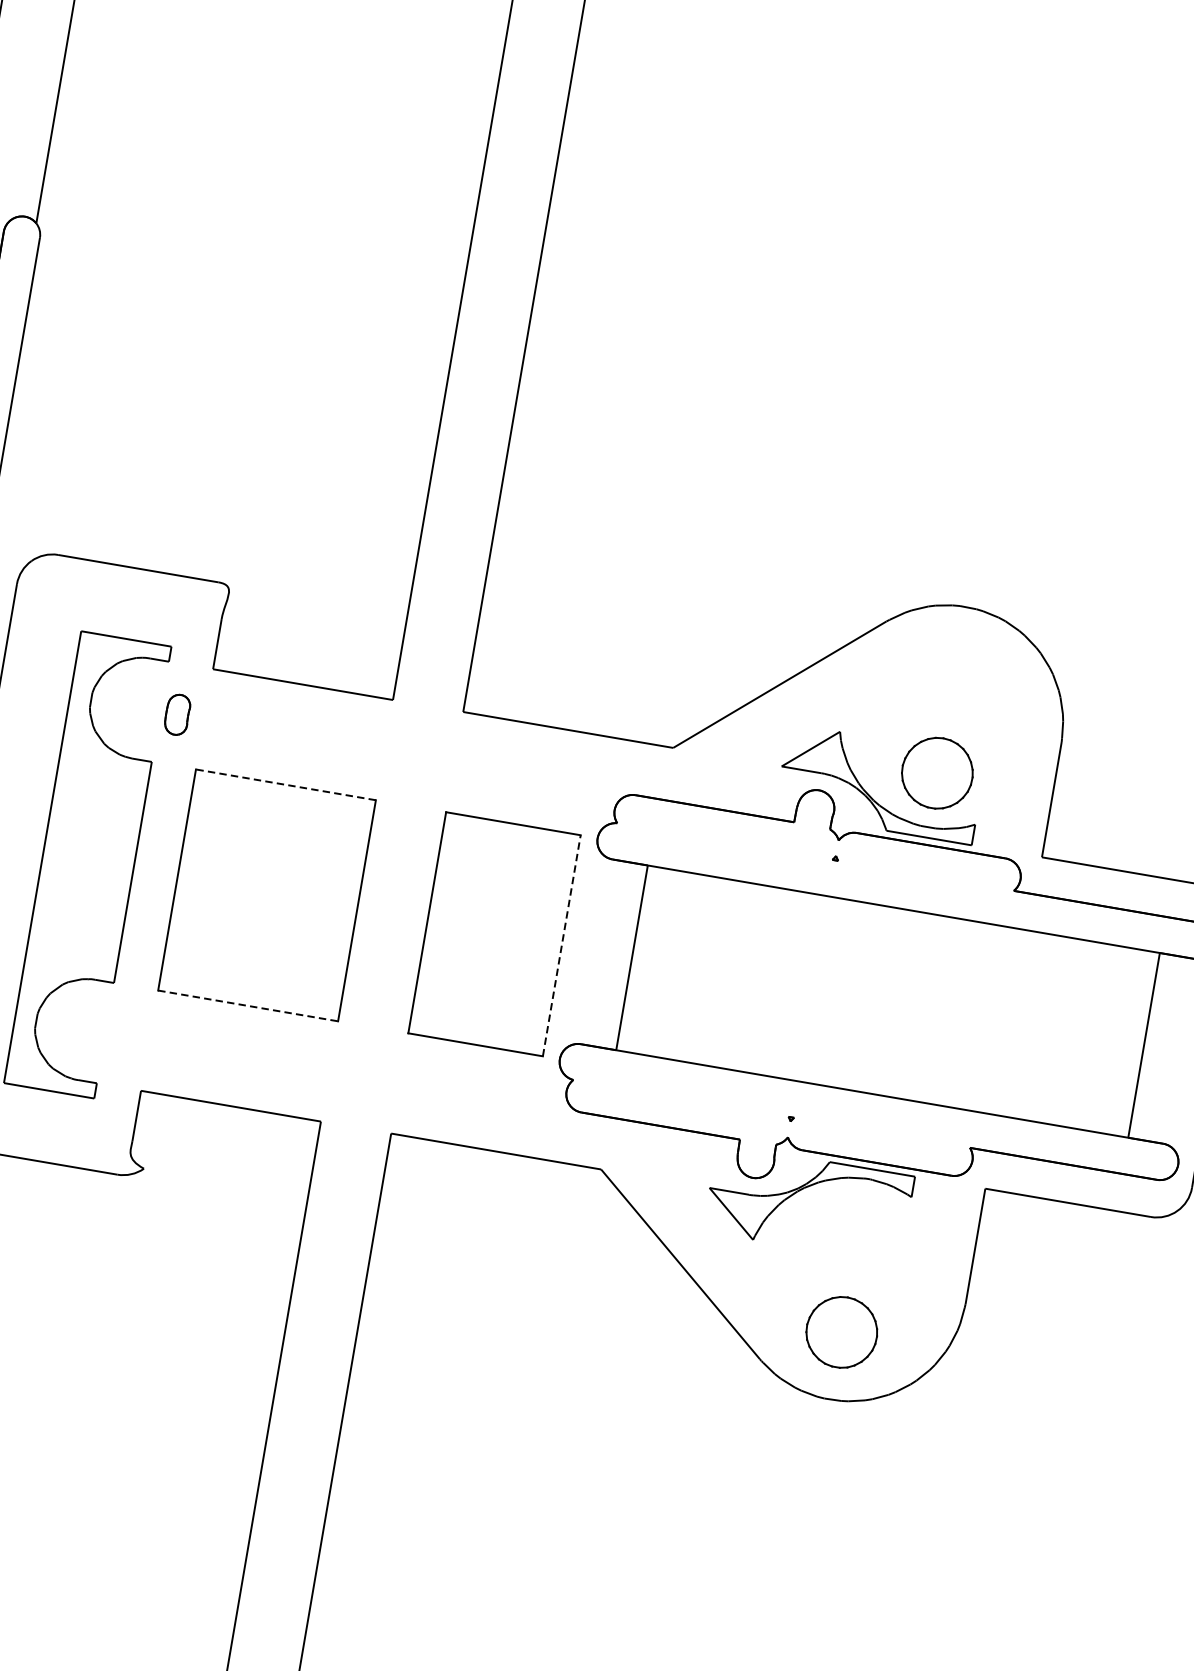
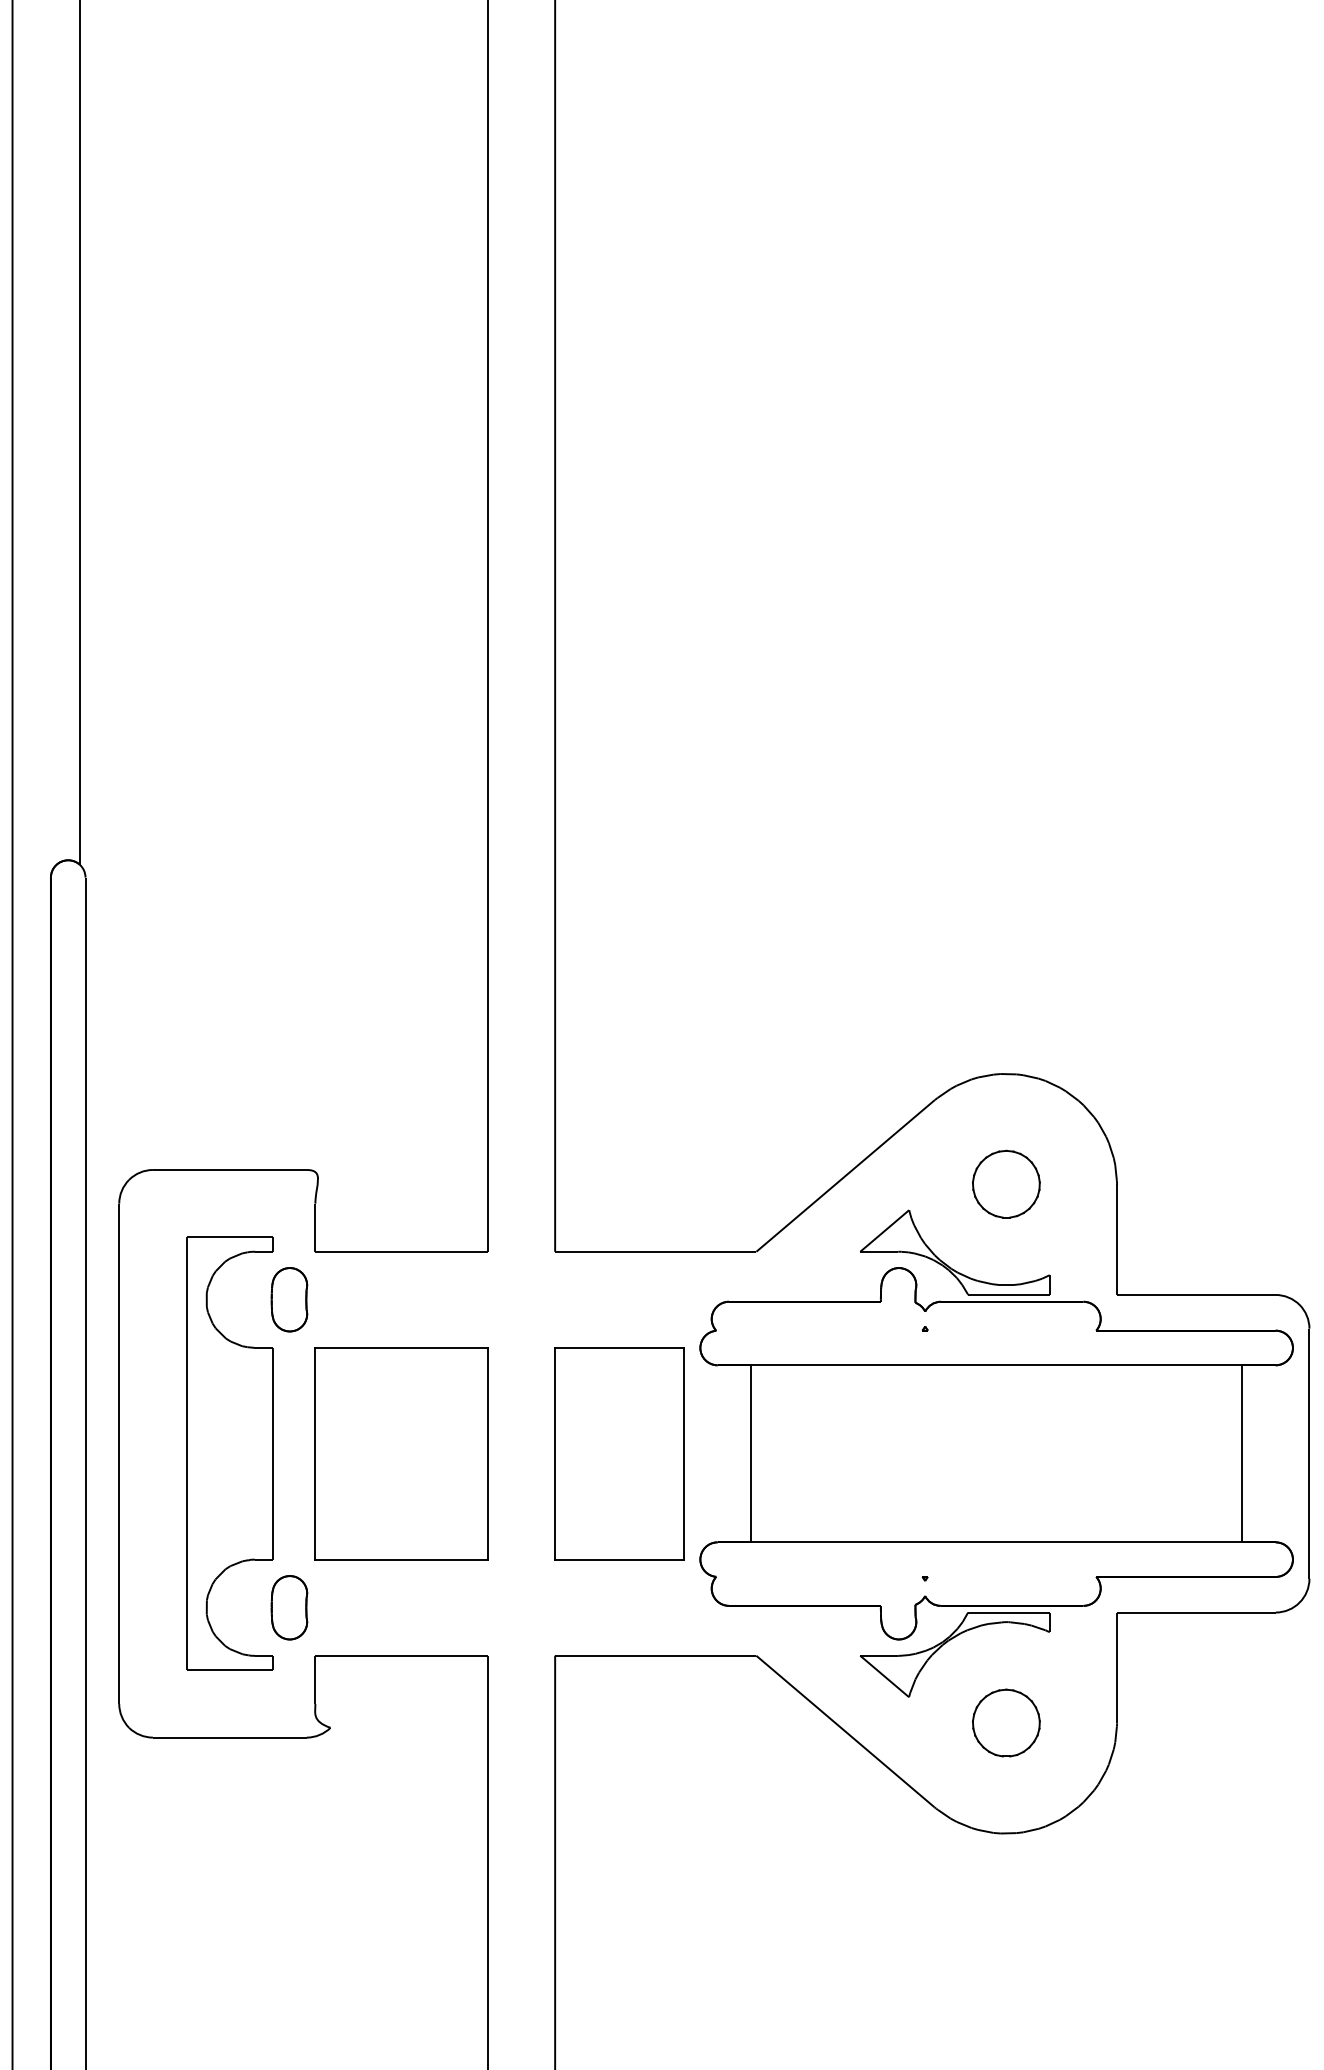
part: (177, 714) -> (289, 1299), size x1.67
part: (937, 772) -> (1006, 1183), moved
line: (285, 784) -> (401, 1347), dashed -> solid
line: (562, 945) -> (684, 1453), dashed -> solid
line: (249, 1005) -> (402, 1559), dashed -> solid
part: (122, 1035) -> (289, 1607), added
part: (842, 1331) -> (1006, 1722), moved

